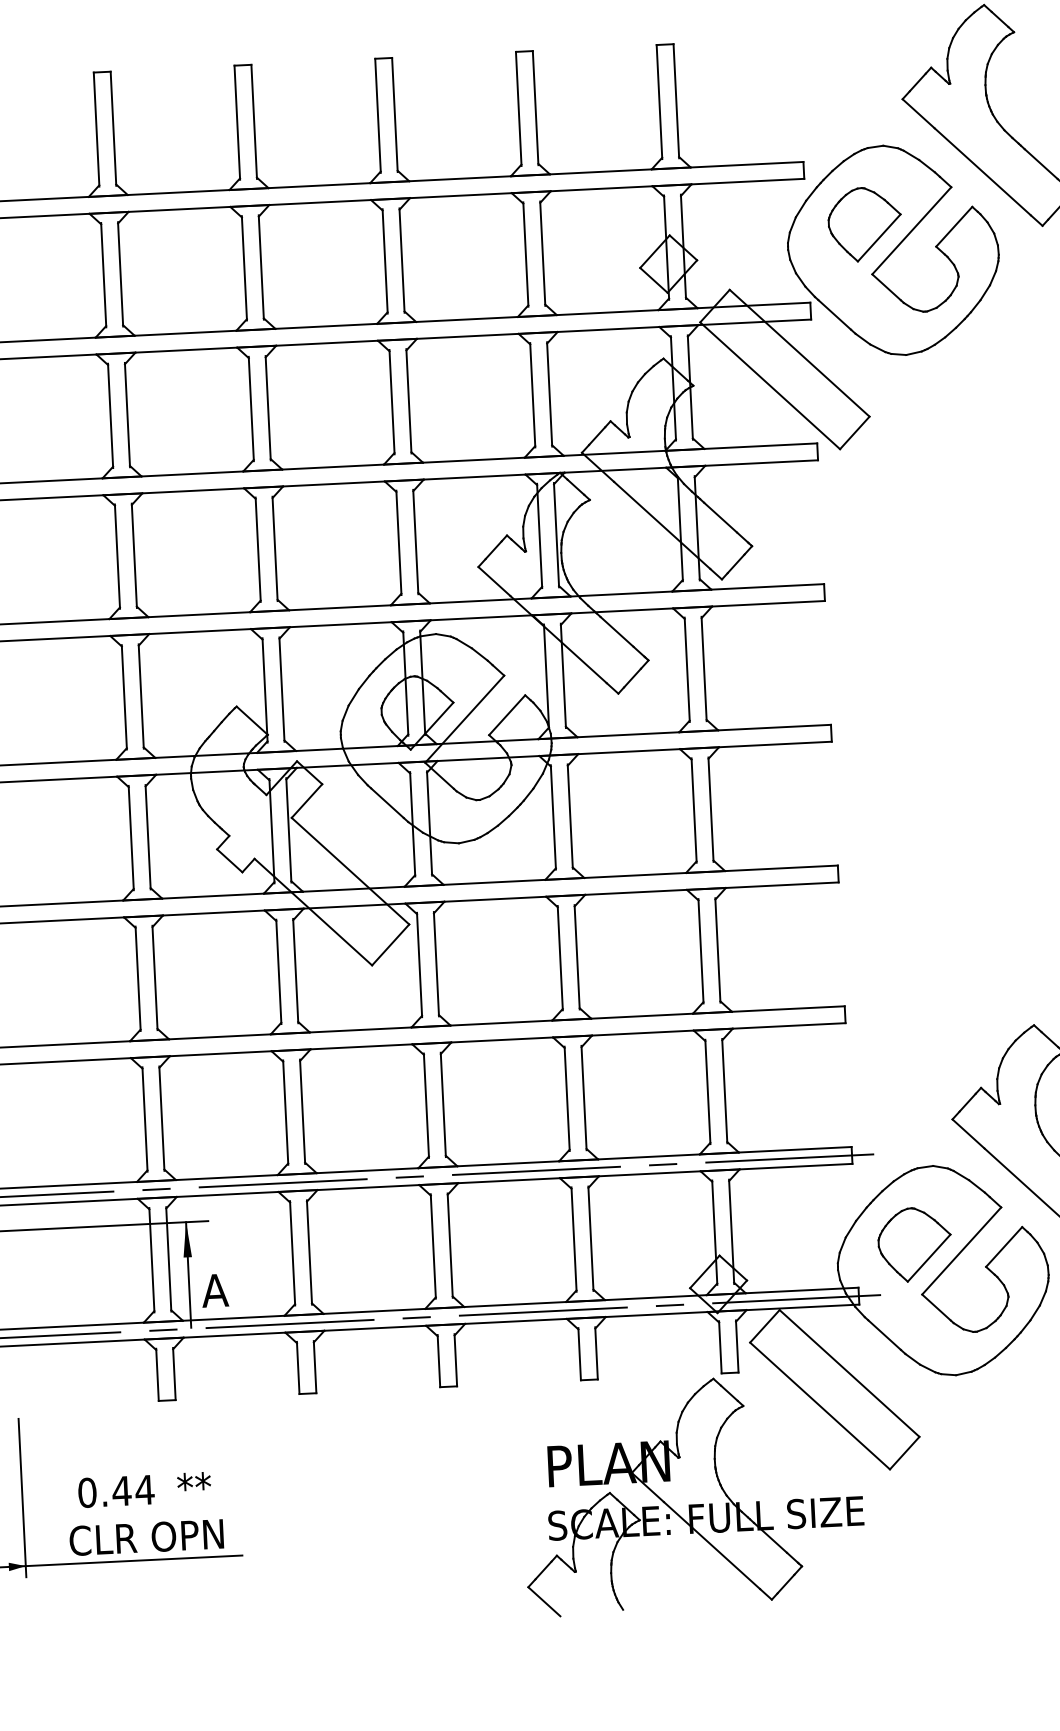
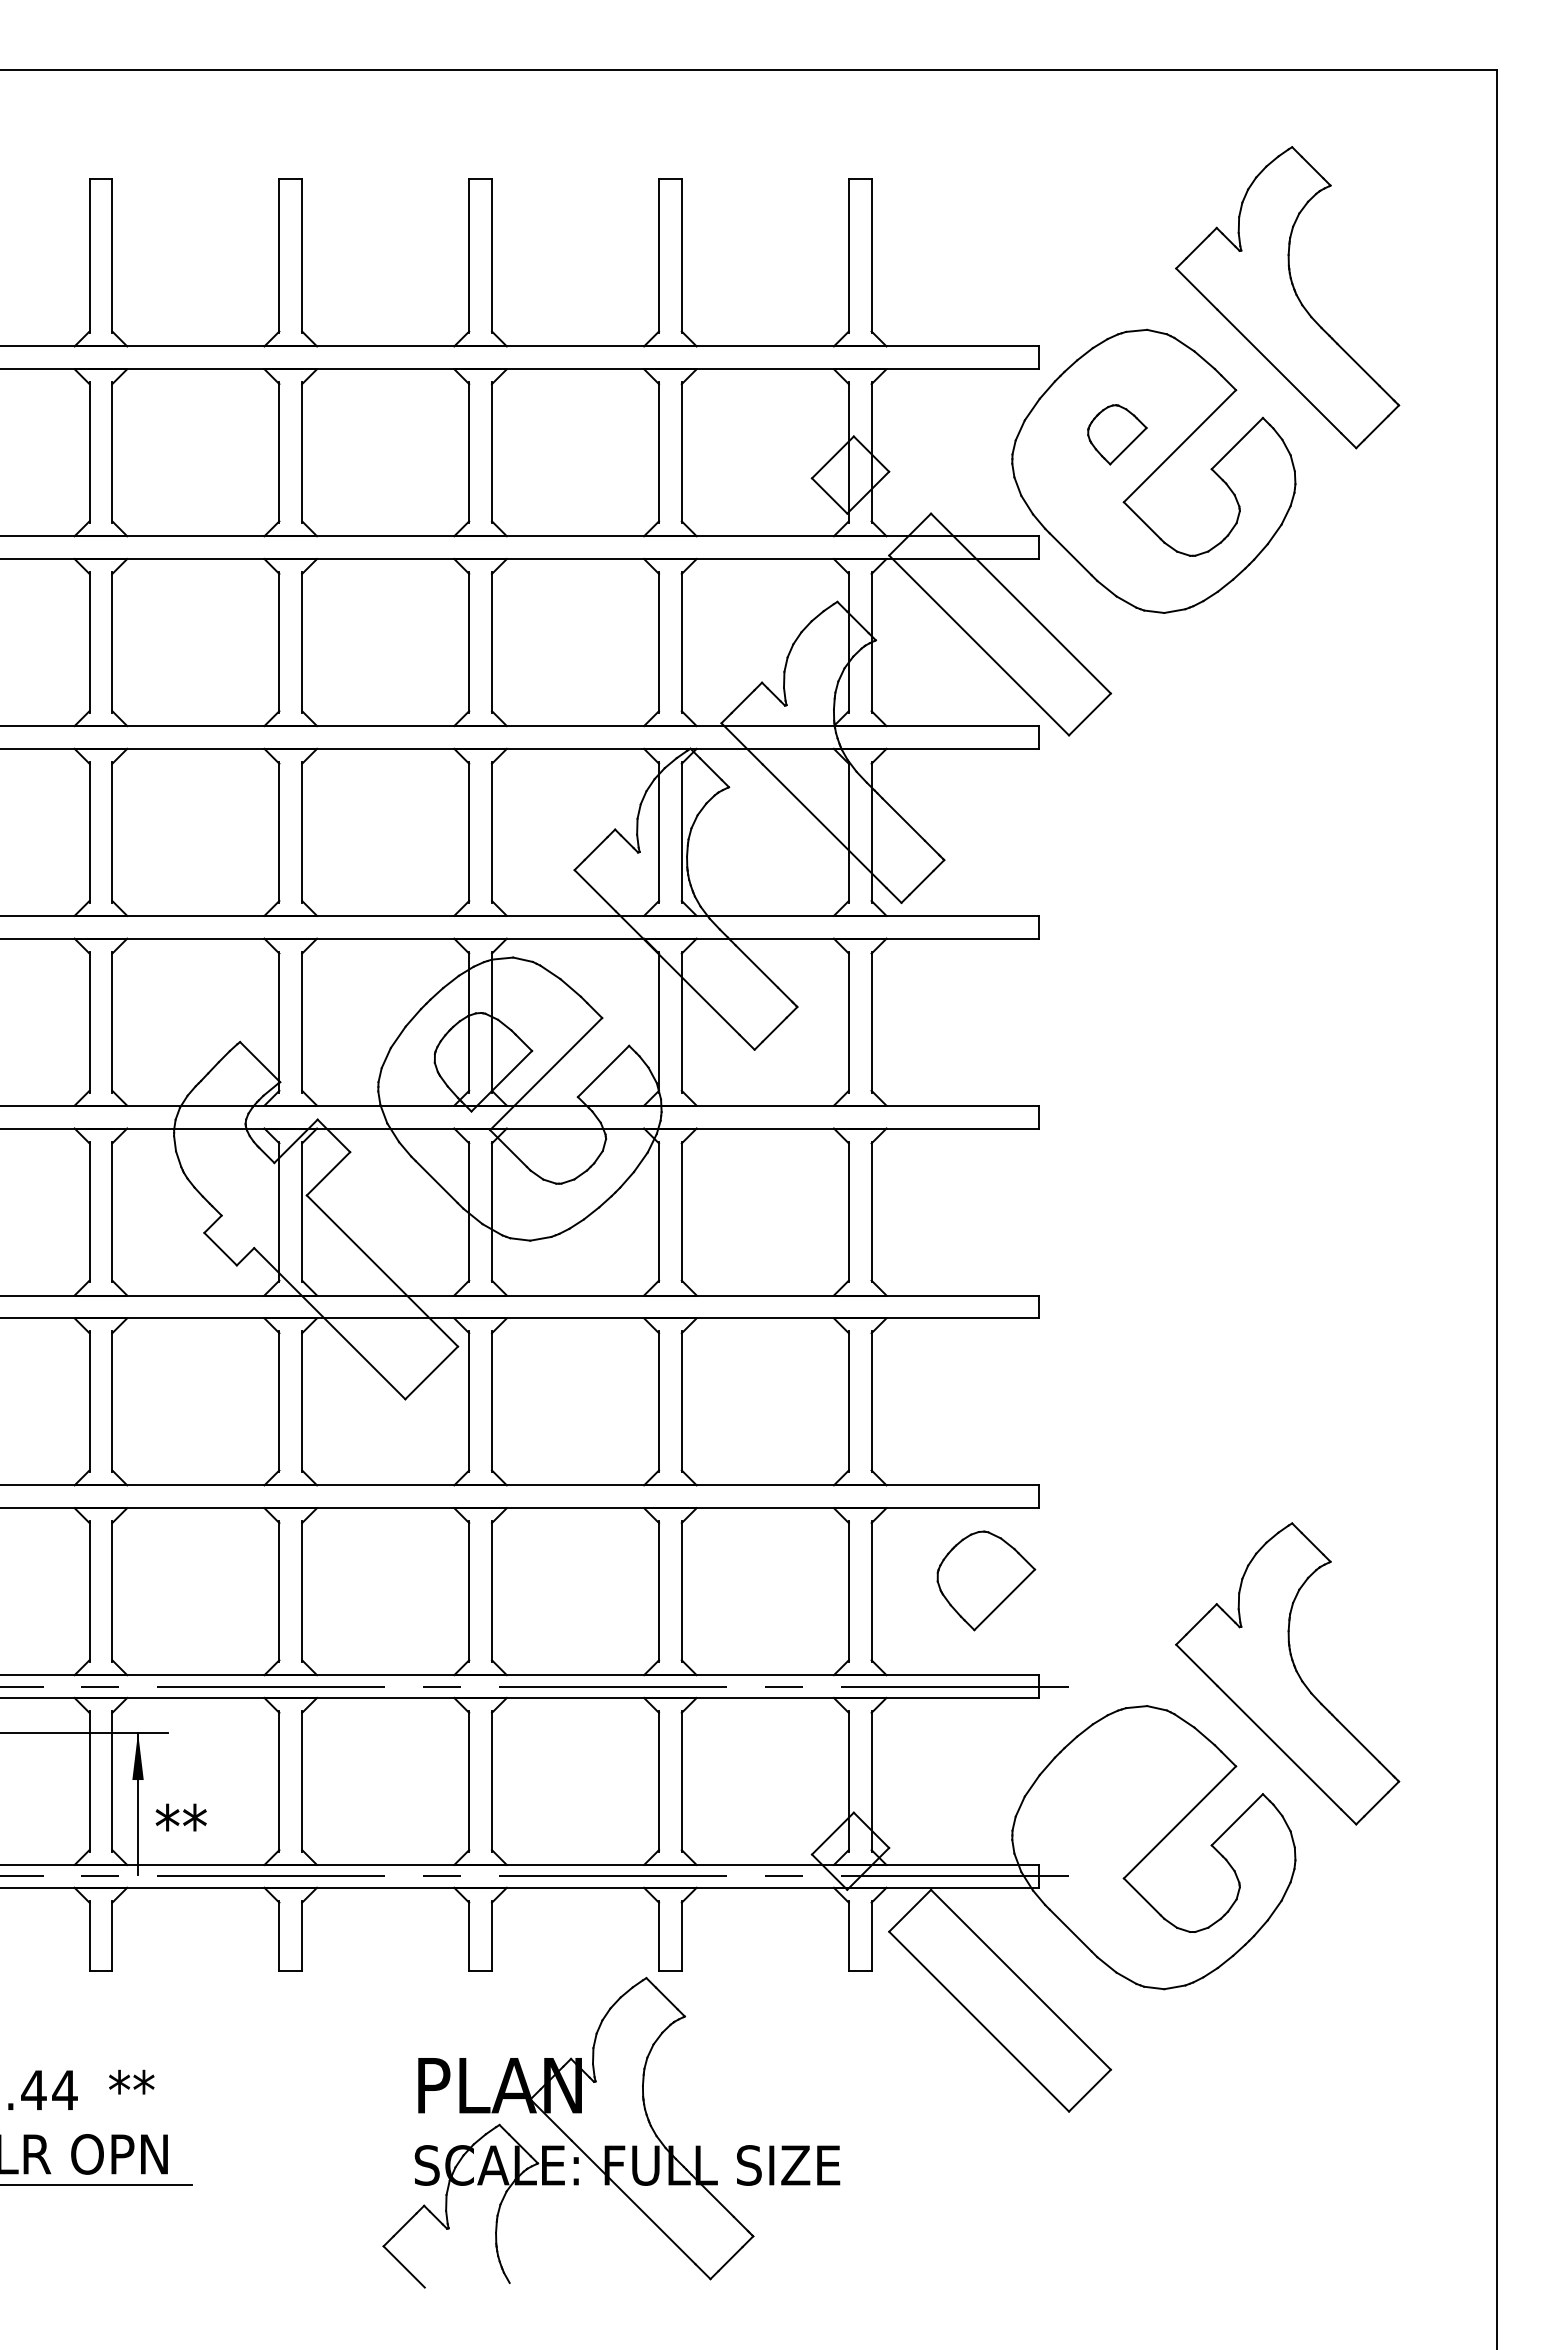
part: (865, 224) -> (1117, 434), size x0.6
part: (914, 1244) -> (986, 1580), moved
text: (220, 1289) -> (180, 1825), A -> **
part: (693, 1494) -> (611, 2132), moved

